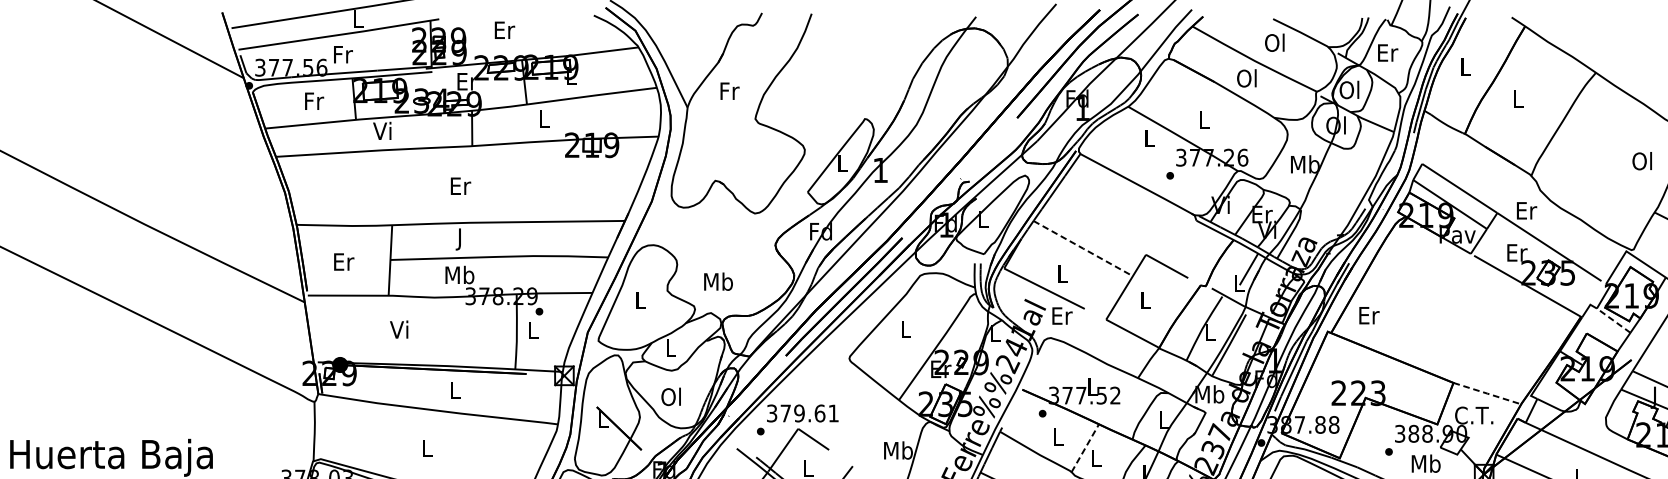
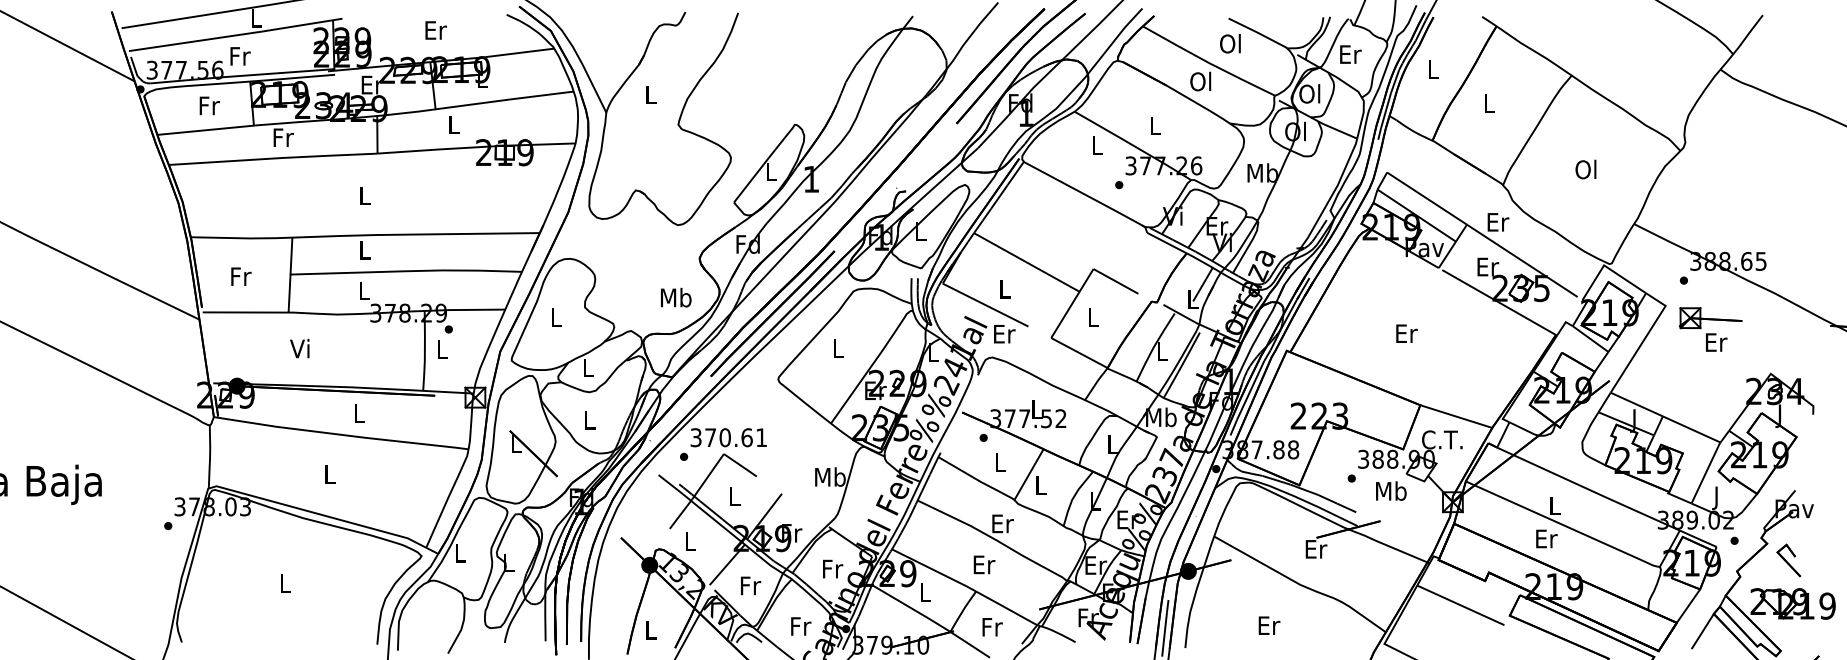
text: (504, 30) -> (435, 30), moved
text: (730, 91) -> (651, 95), Fr -> L
text: (382, 130) -> (282, 136), Vi -> Fr
text: (1641, 161) -> (1585, 169), moved
text: (460, 186) -> (365, 196), Er -> L
text: (460, 239) -> (364, 252), J -> L
line: (1082, 248) -> (1026, 262), dashed -> solid
text: (344, 261) -> (241, 276), Er -> Fr
text: (460, 274) -> (364, 290), Mb -> L
text: (718, 281) -> (676, 297), moved
text: (1368, 315) -> (1406, 333), moved
line: (1613, 320) -> (1590, 338), dashed -> solid
line: (1487, 393) -> (1456, 416), dashed -> solid
text: (670, 396) -> (588, 419), Ol -> L
text: (798, 413) -> (724, 437), 379.61 -> 370.61
line: (1085, 448) -> (1029, 474), dashed -> solid

